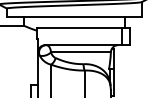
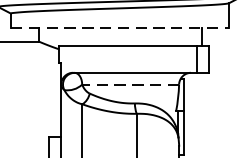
line: (74, 17) -> (120, 28), solid -> dashed
line: (80, 52) -> (130, 84), solid -> dashed

